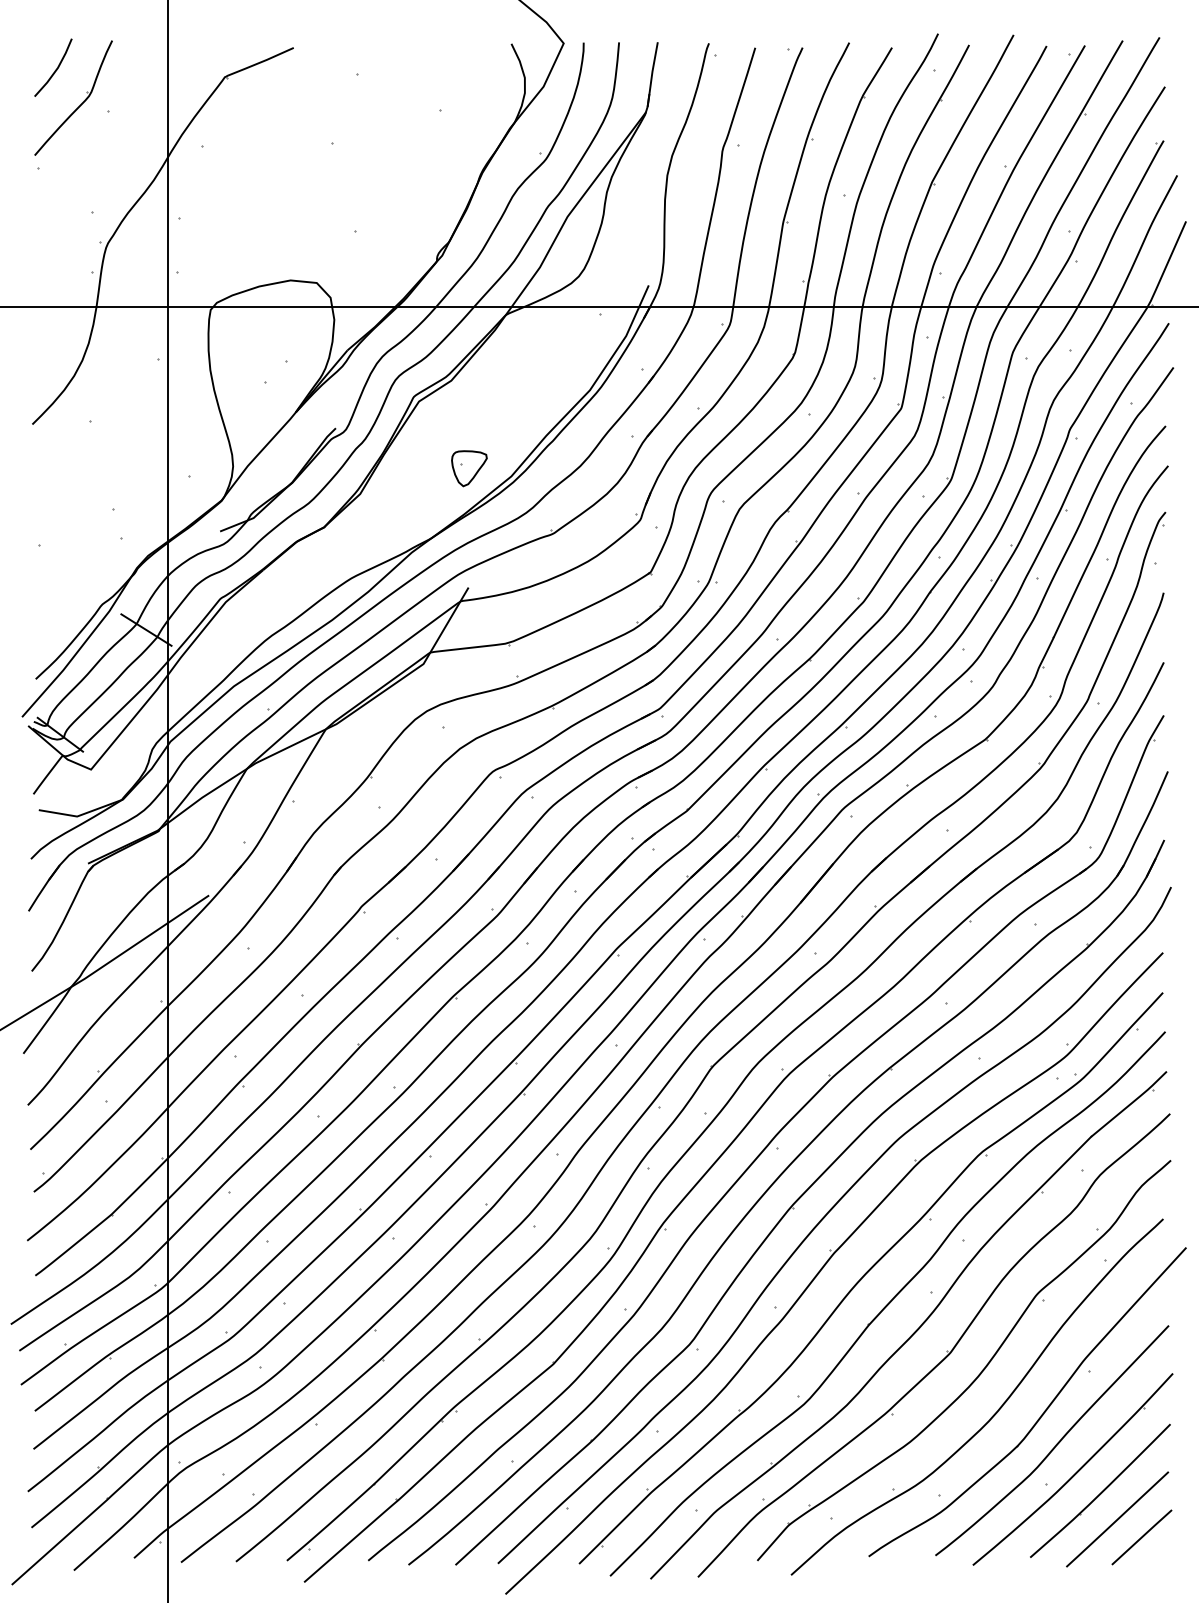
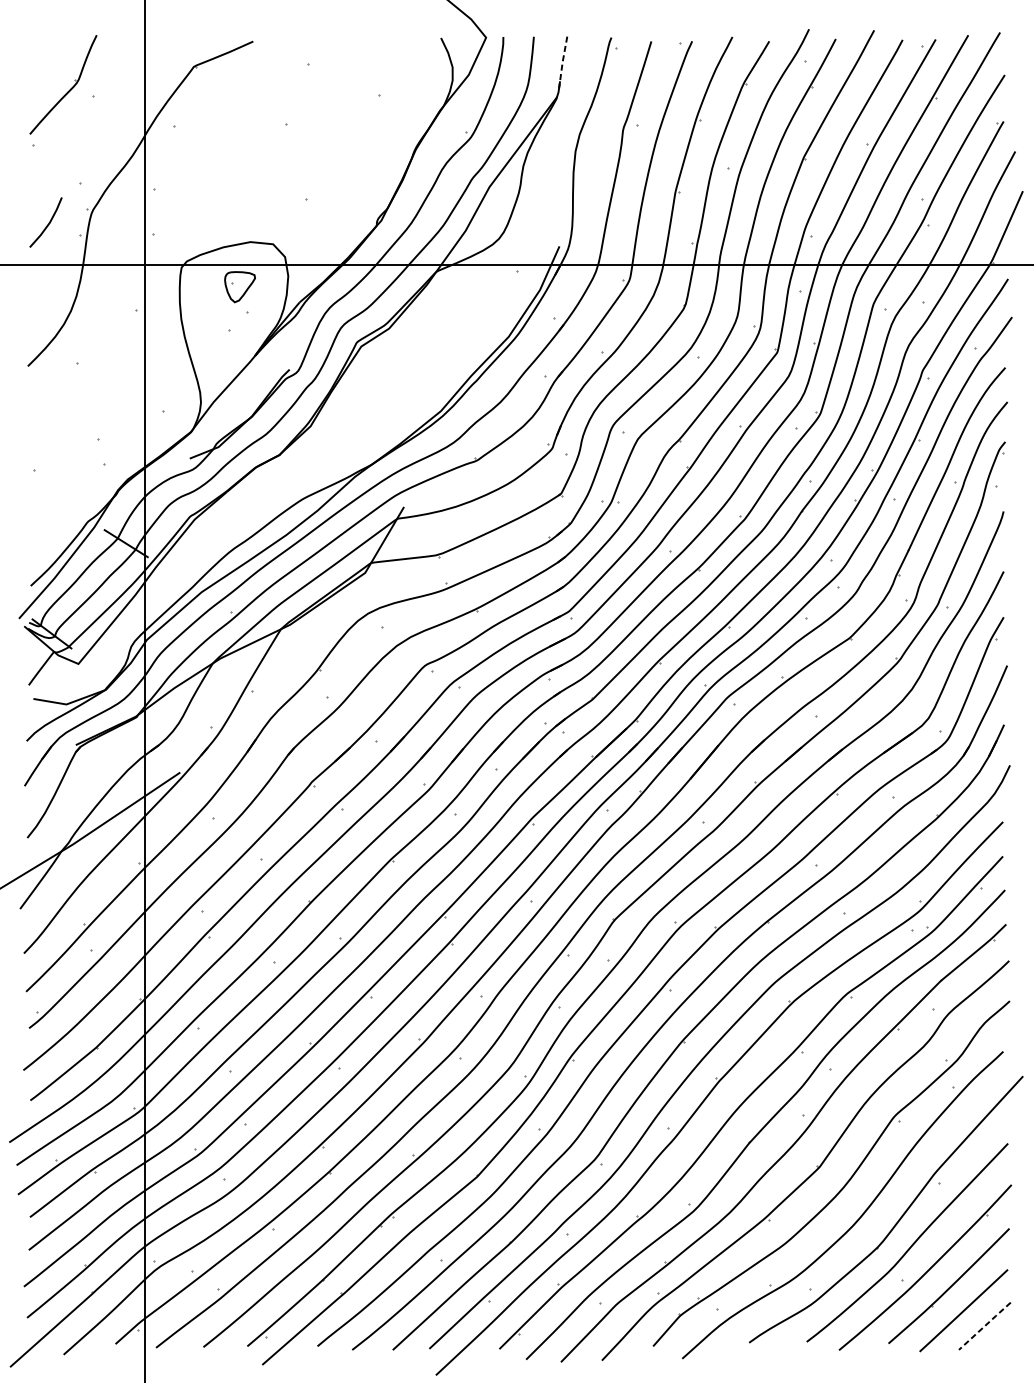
line: (55, 69) -> (47, 224), moved
line: (651, 75) -> (561, 65), solid -> dashed
part: (469, 468) -> (240, 286), moved
line: (1141, 1537) -> (984, 1326), solid -> dashed

